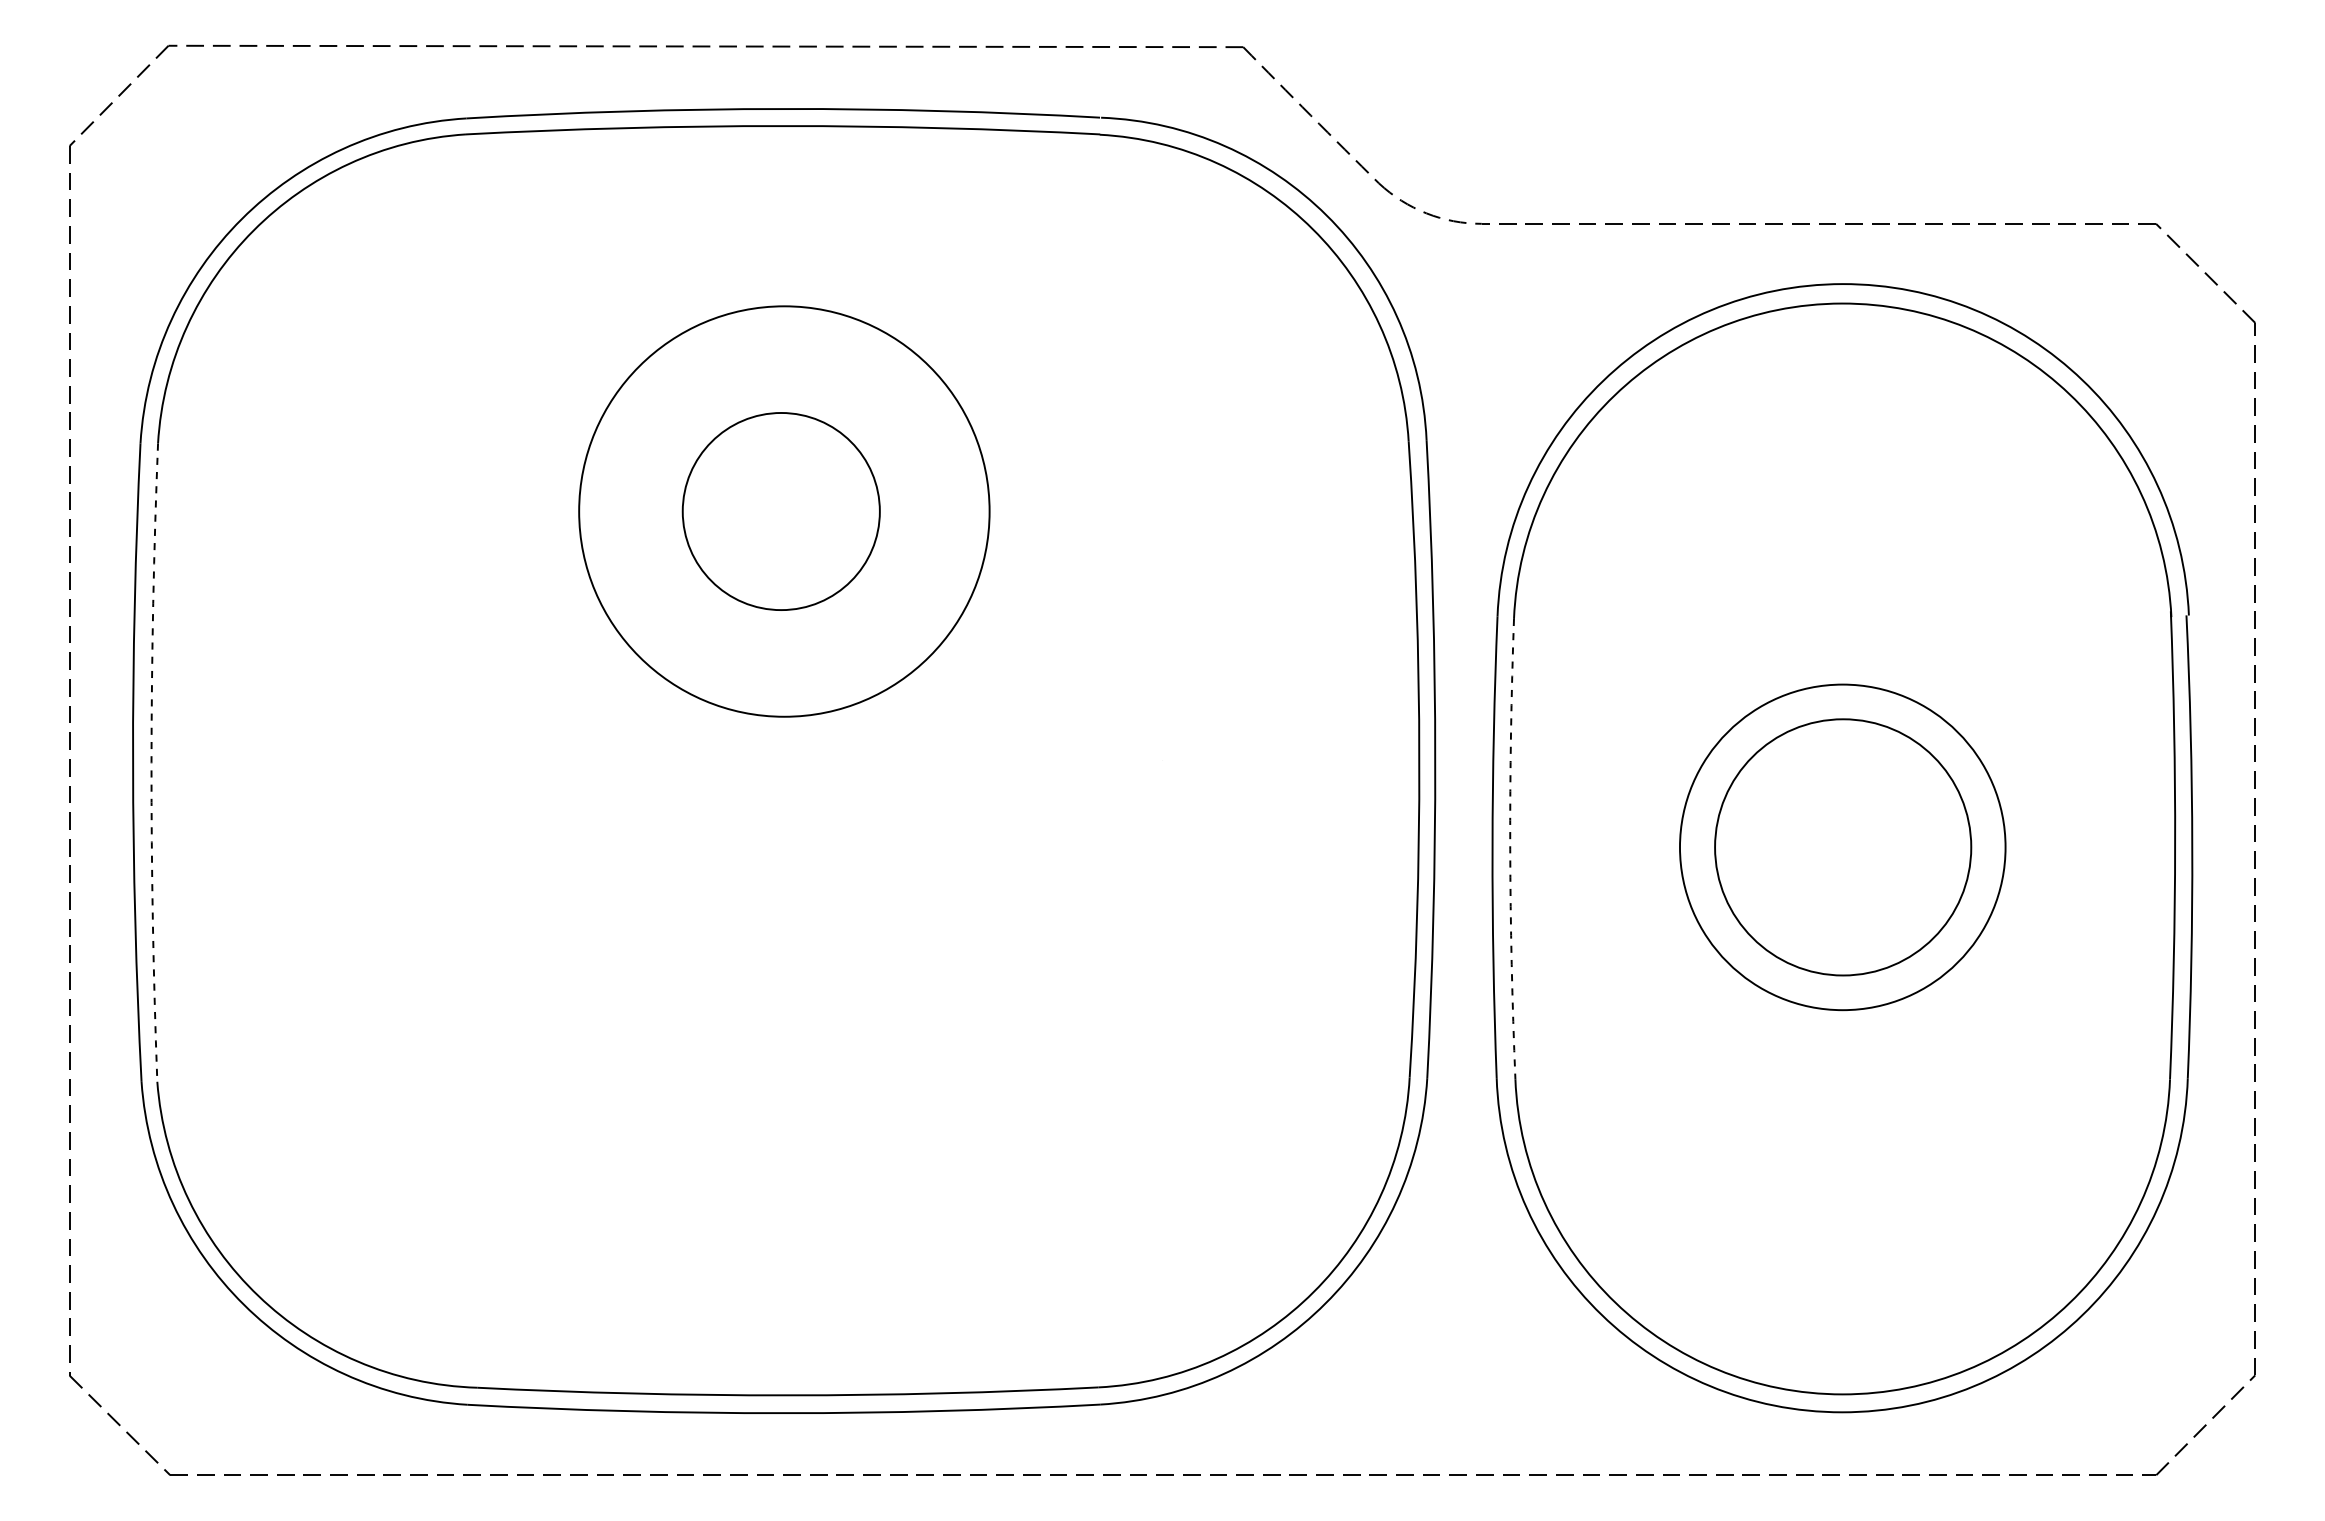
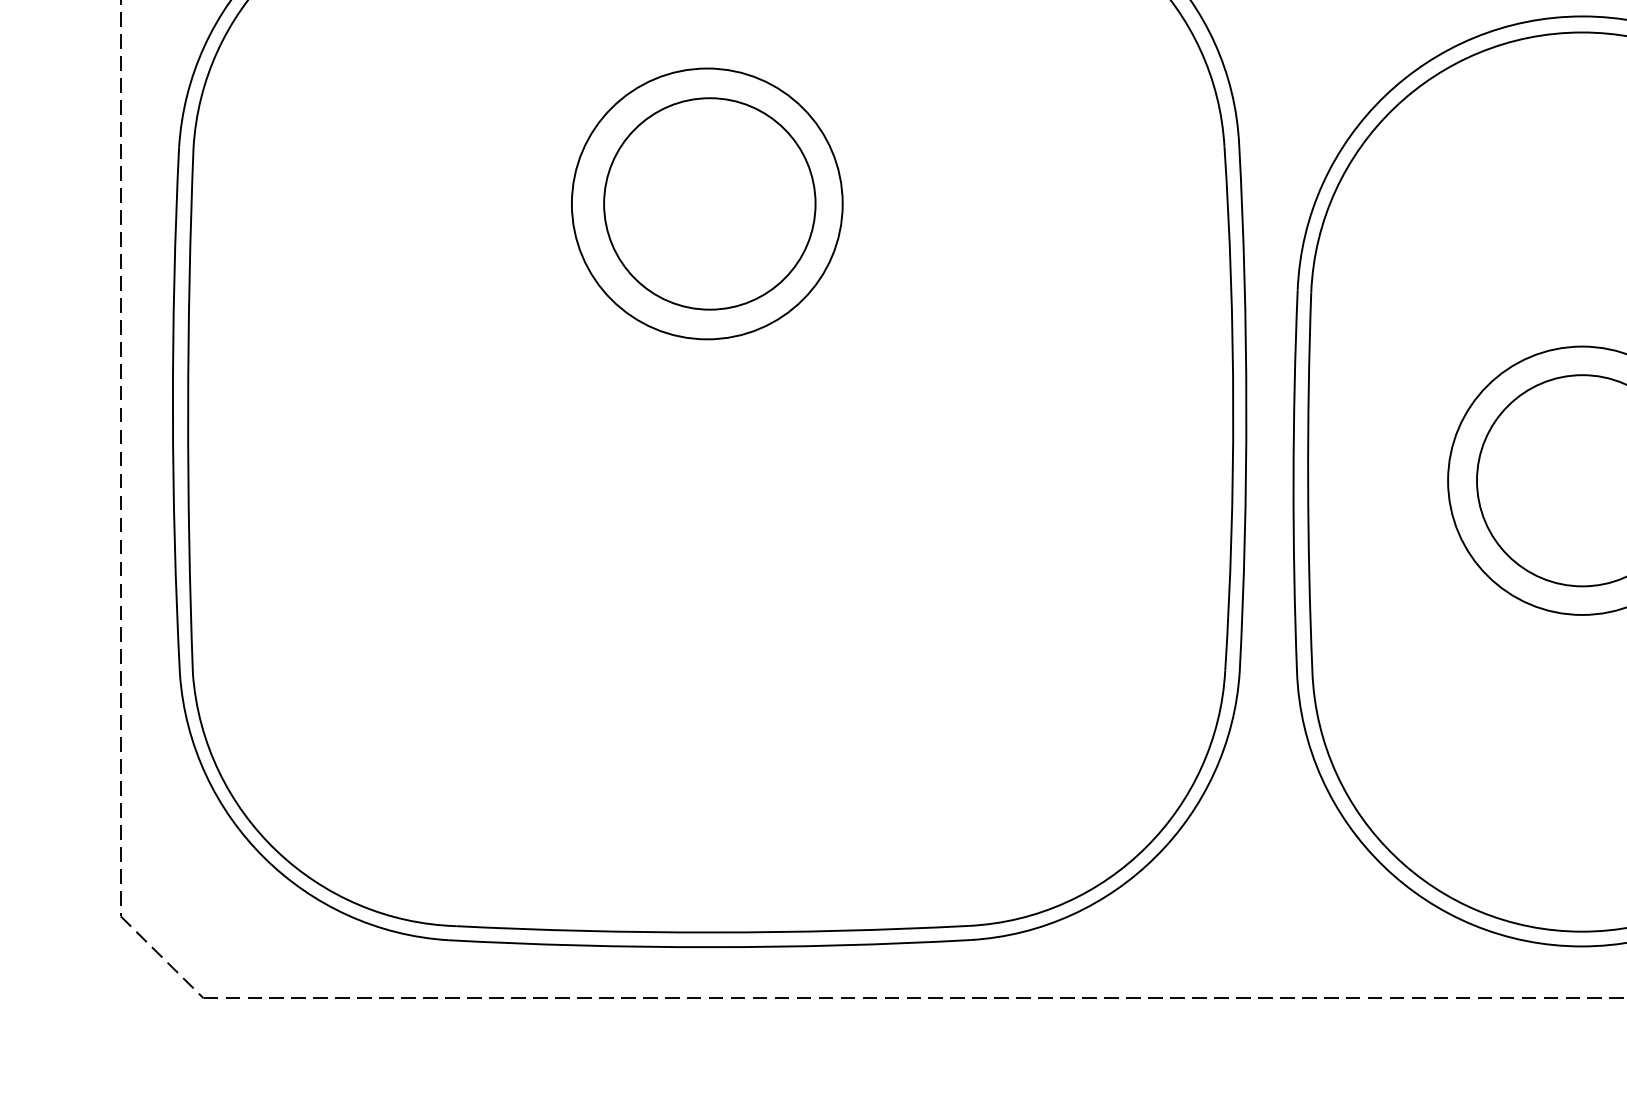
circle: (781, 511) -> (707, 203), size x1.67
circle: (784, 511) -> (709, 203), size x0.62
arc: (151, 762) -> (188, 410), dashed -> solid
arc: (1510, 849) -> (1308, 482), dashed -> solid

